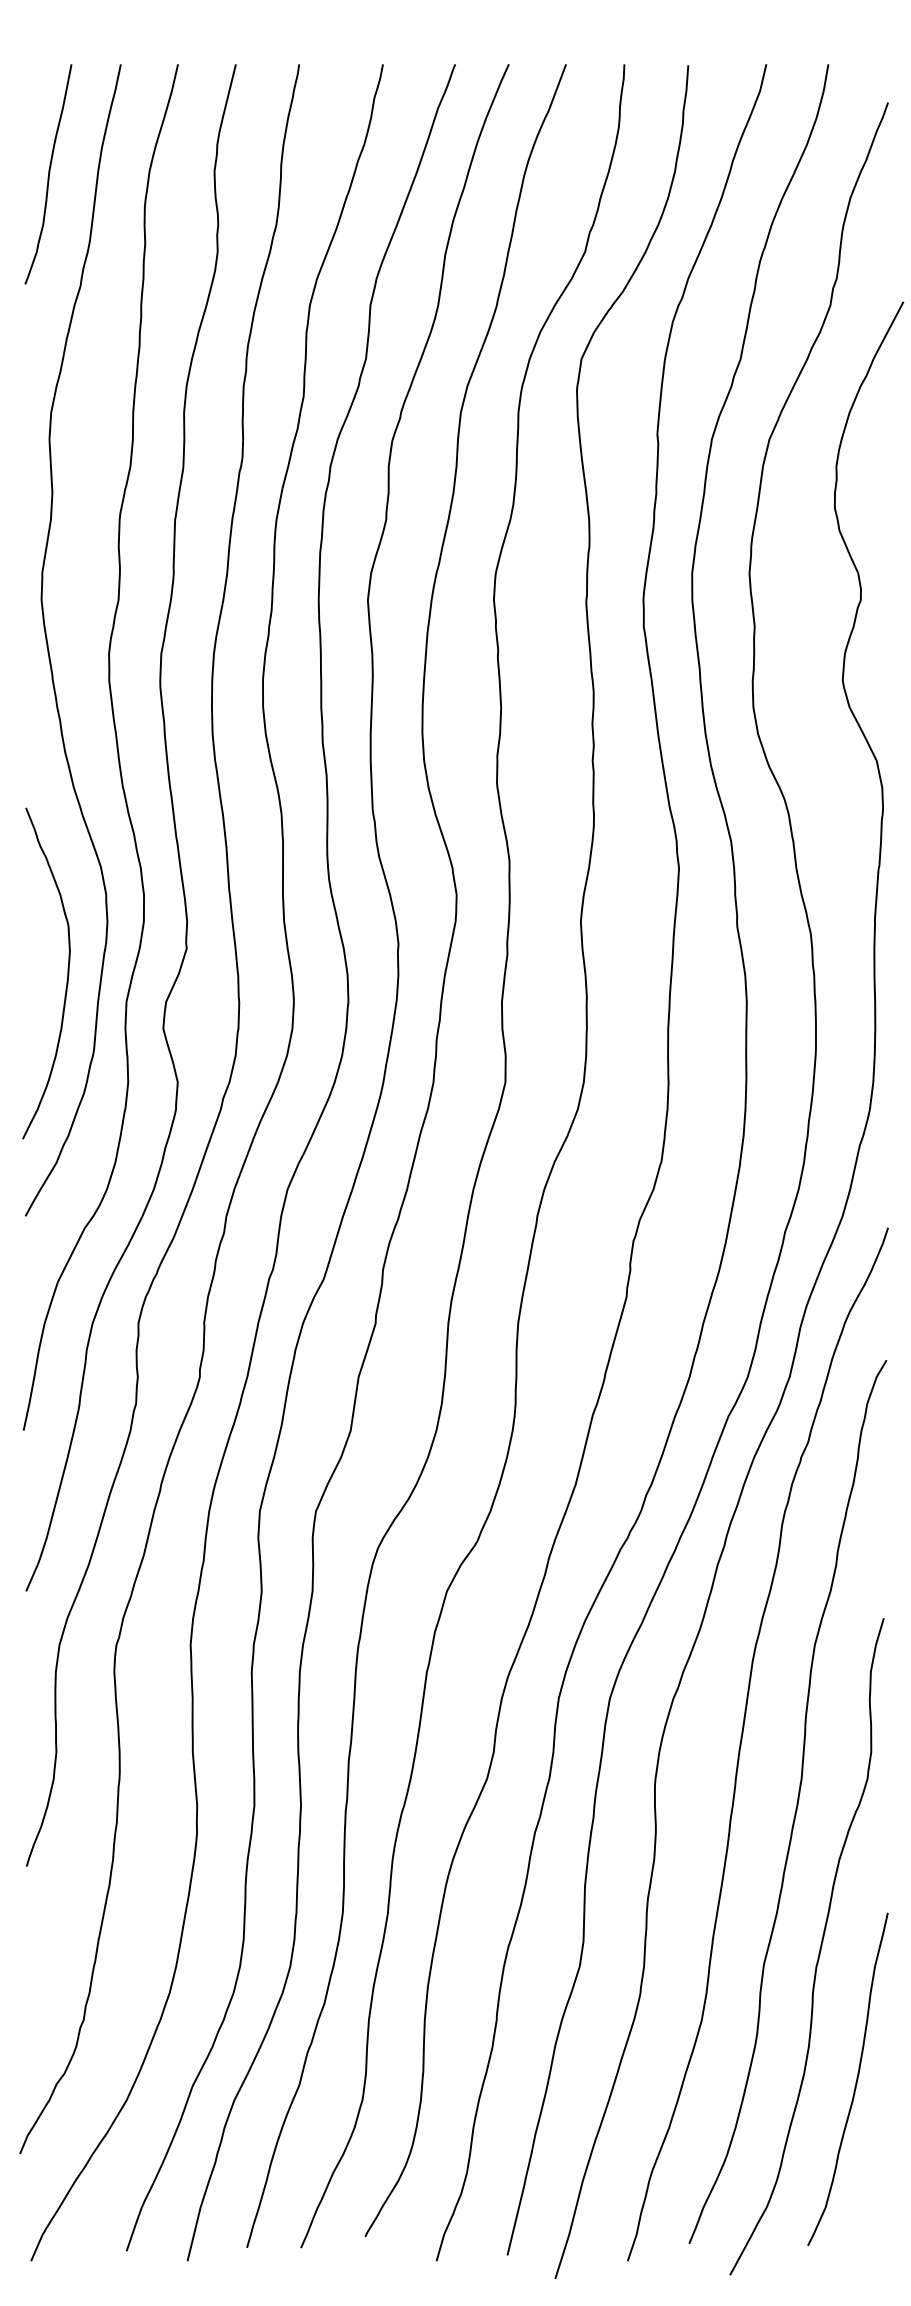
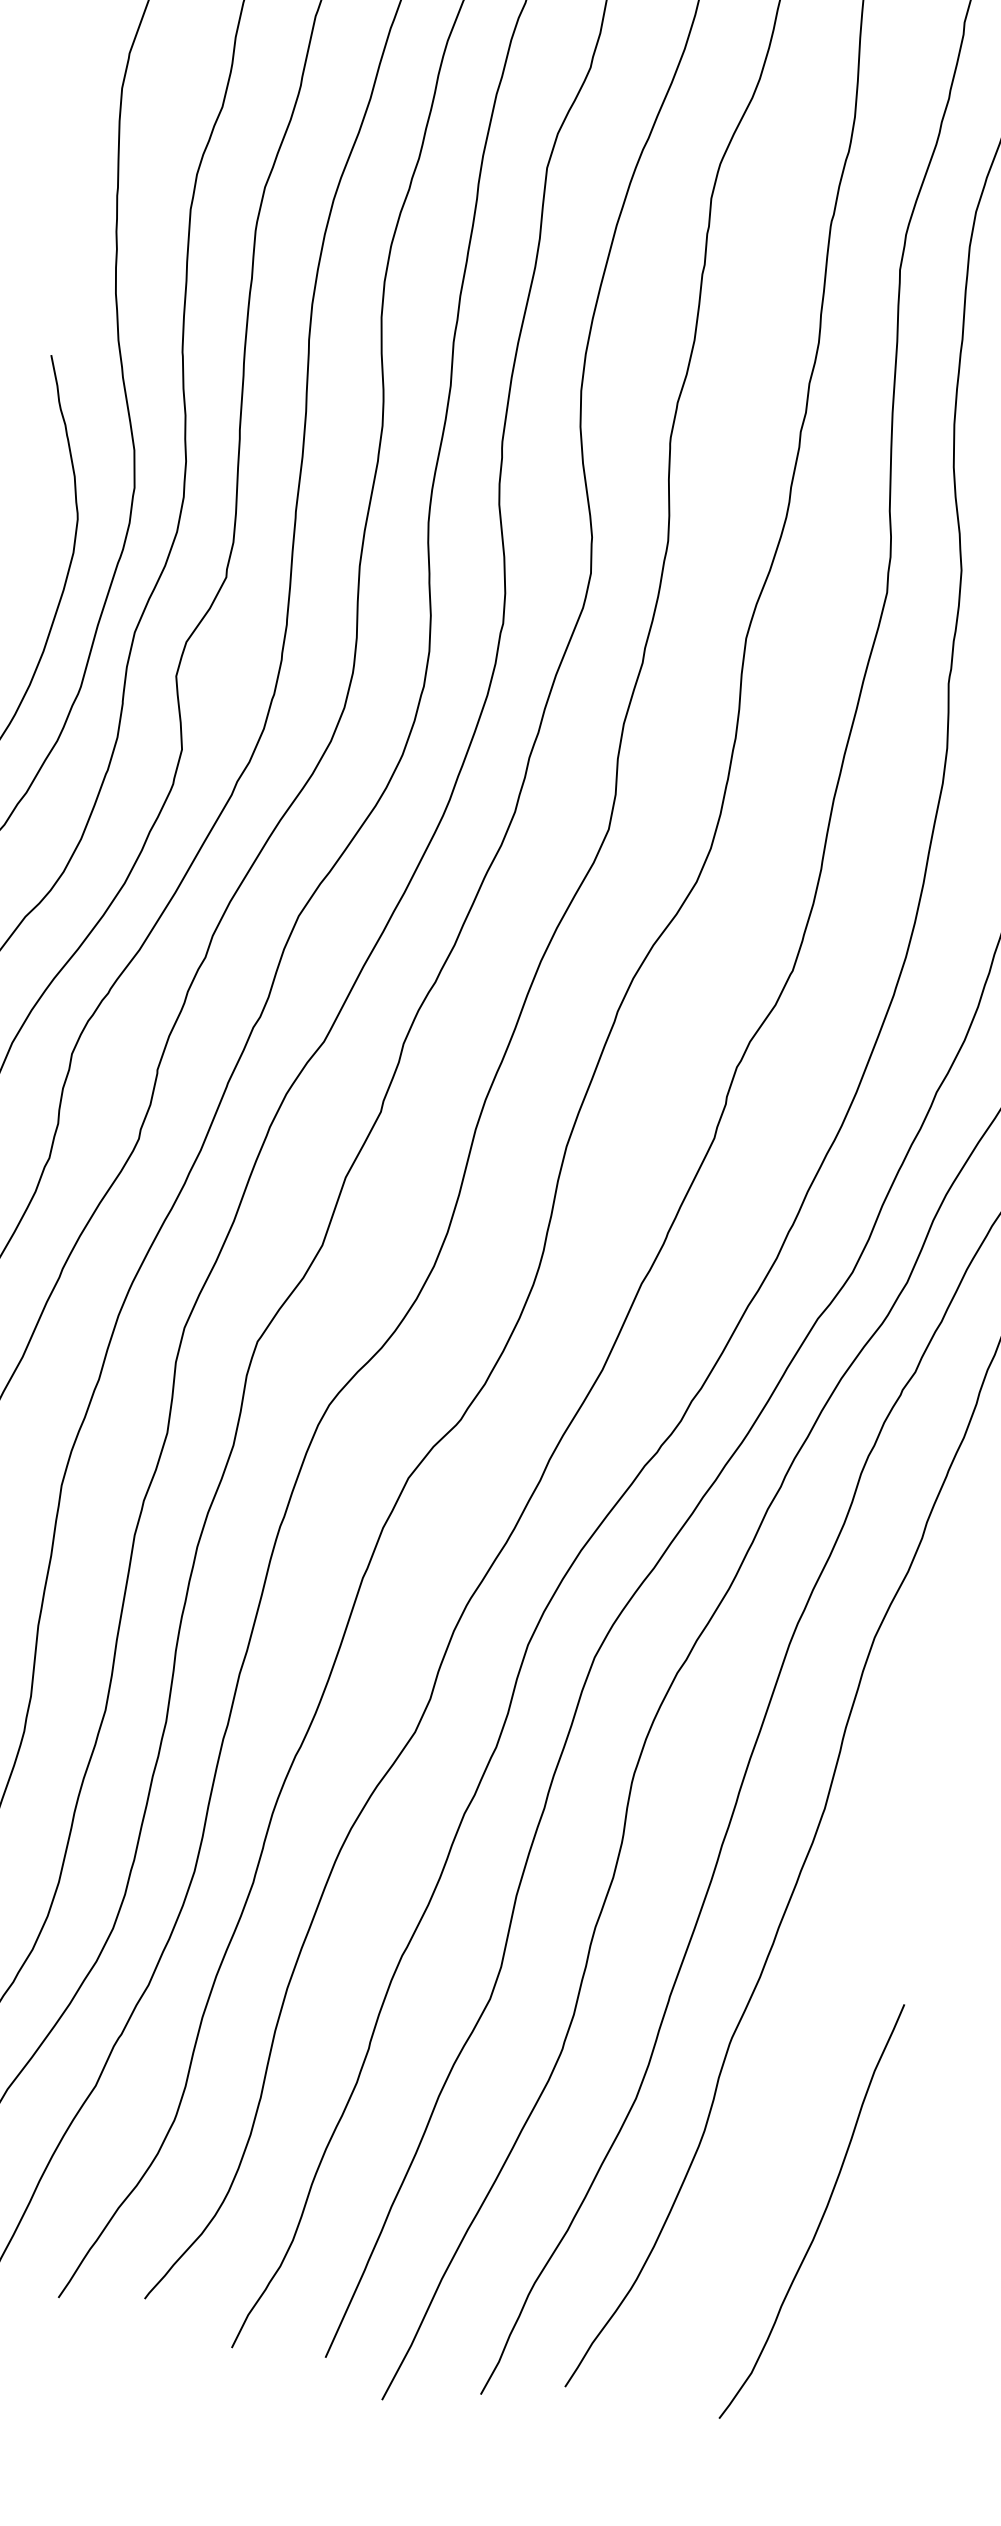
curve: (819, 1948) -> (806, 2034), removed

